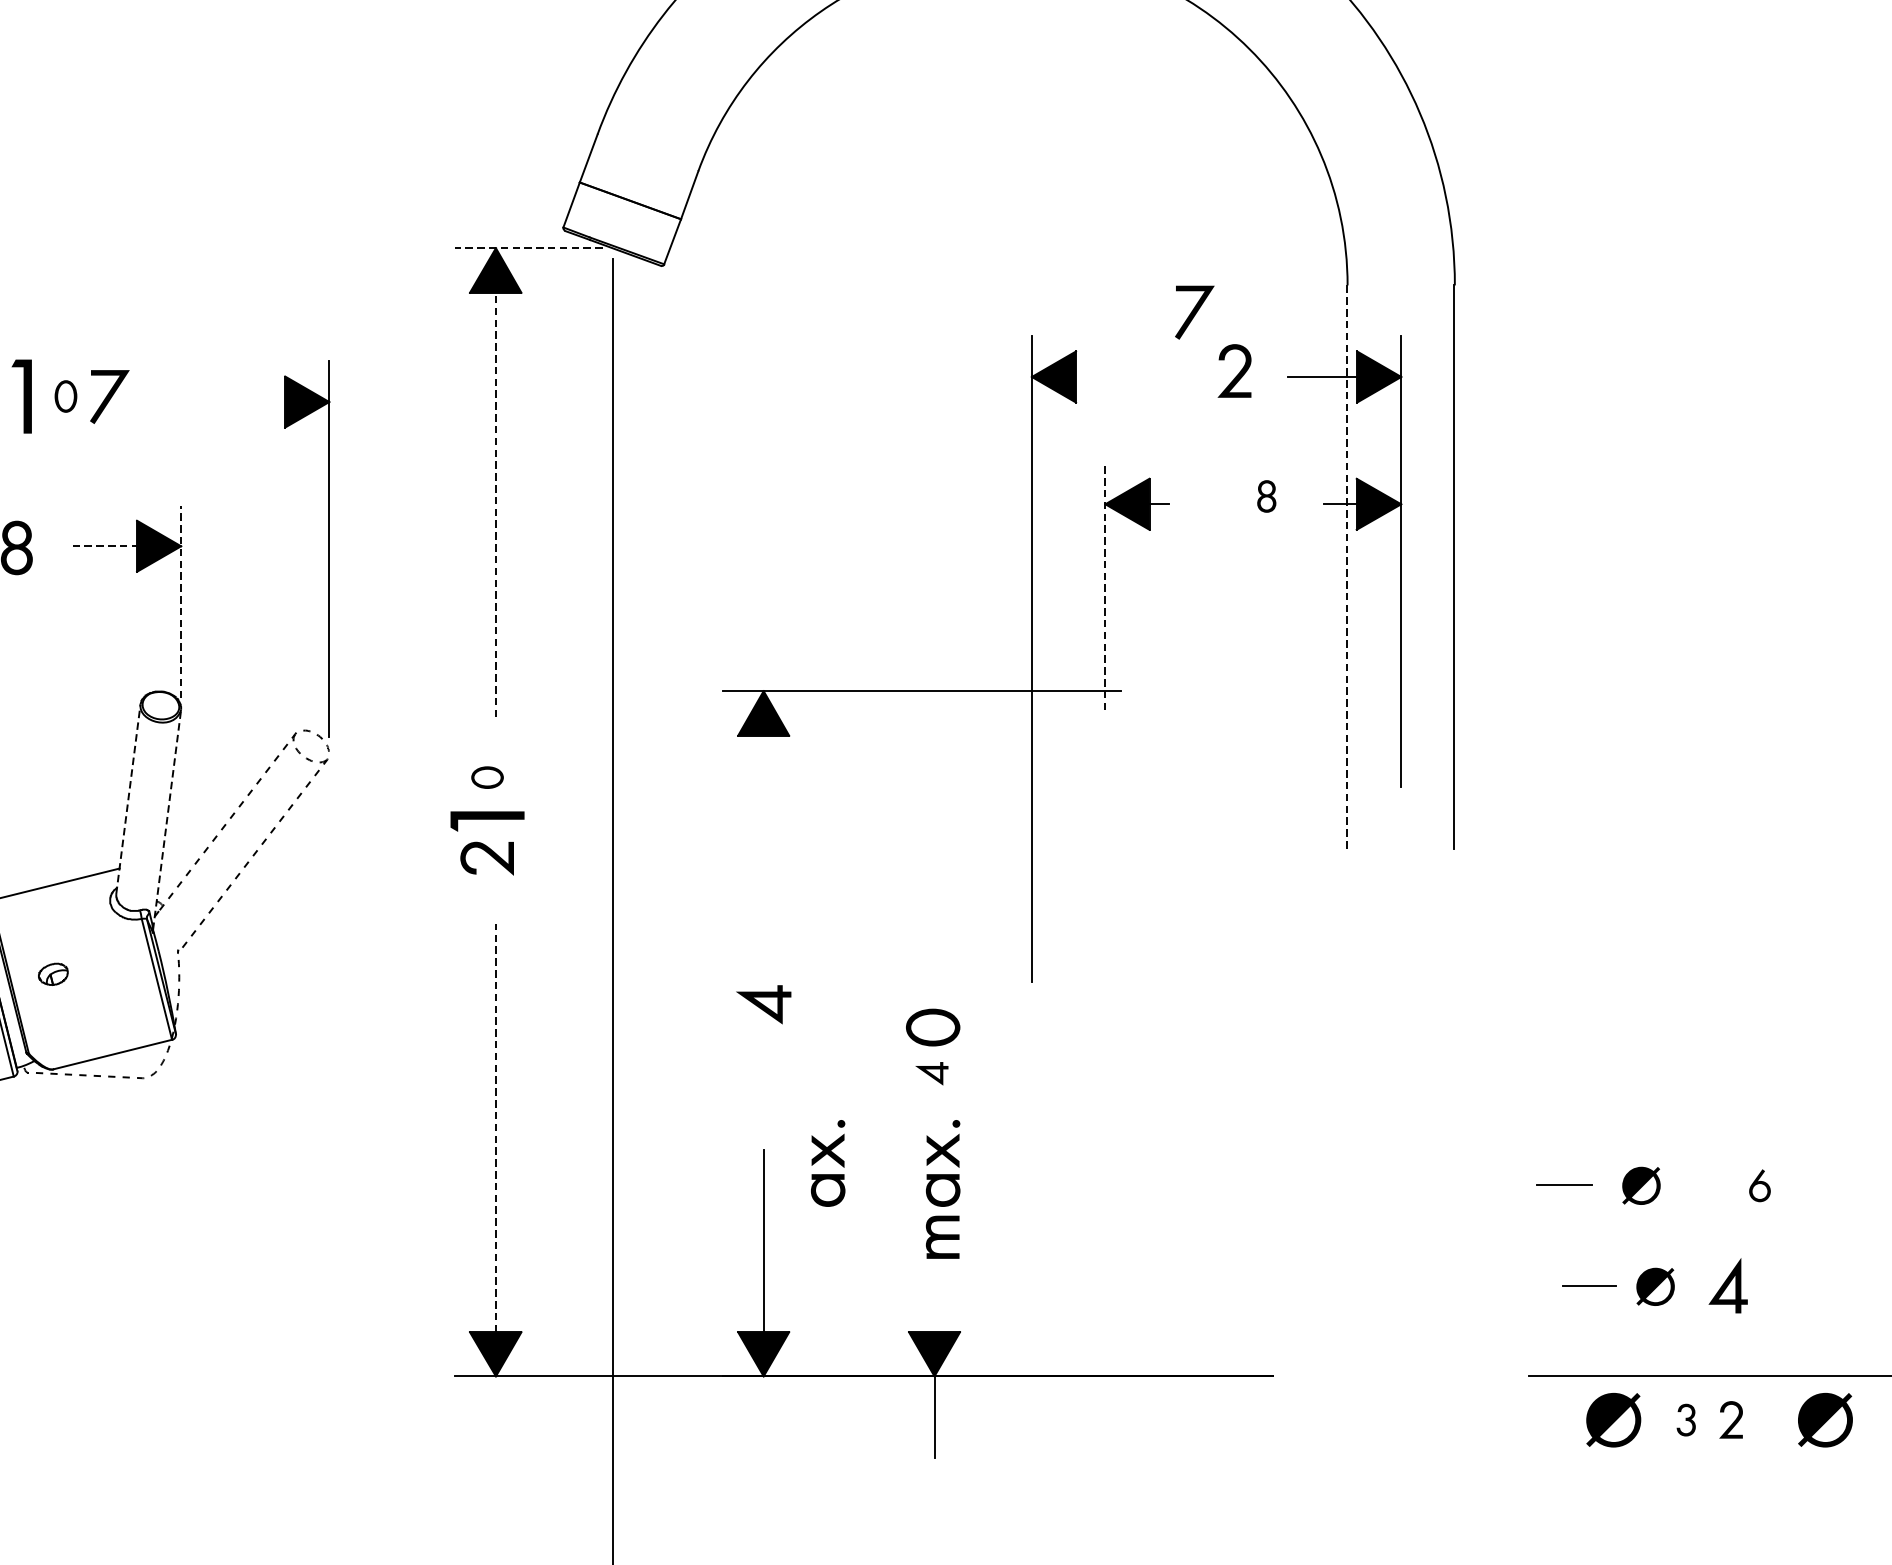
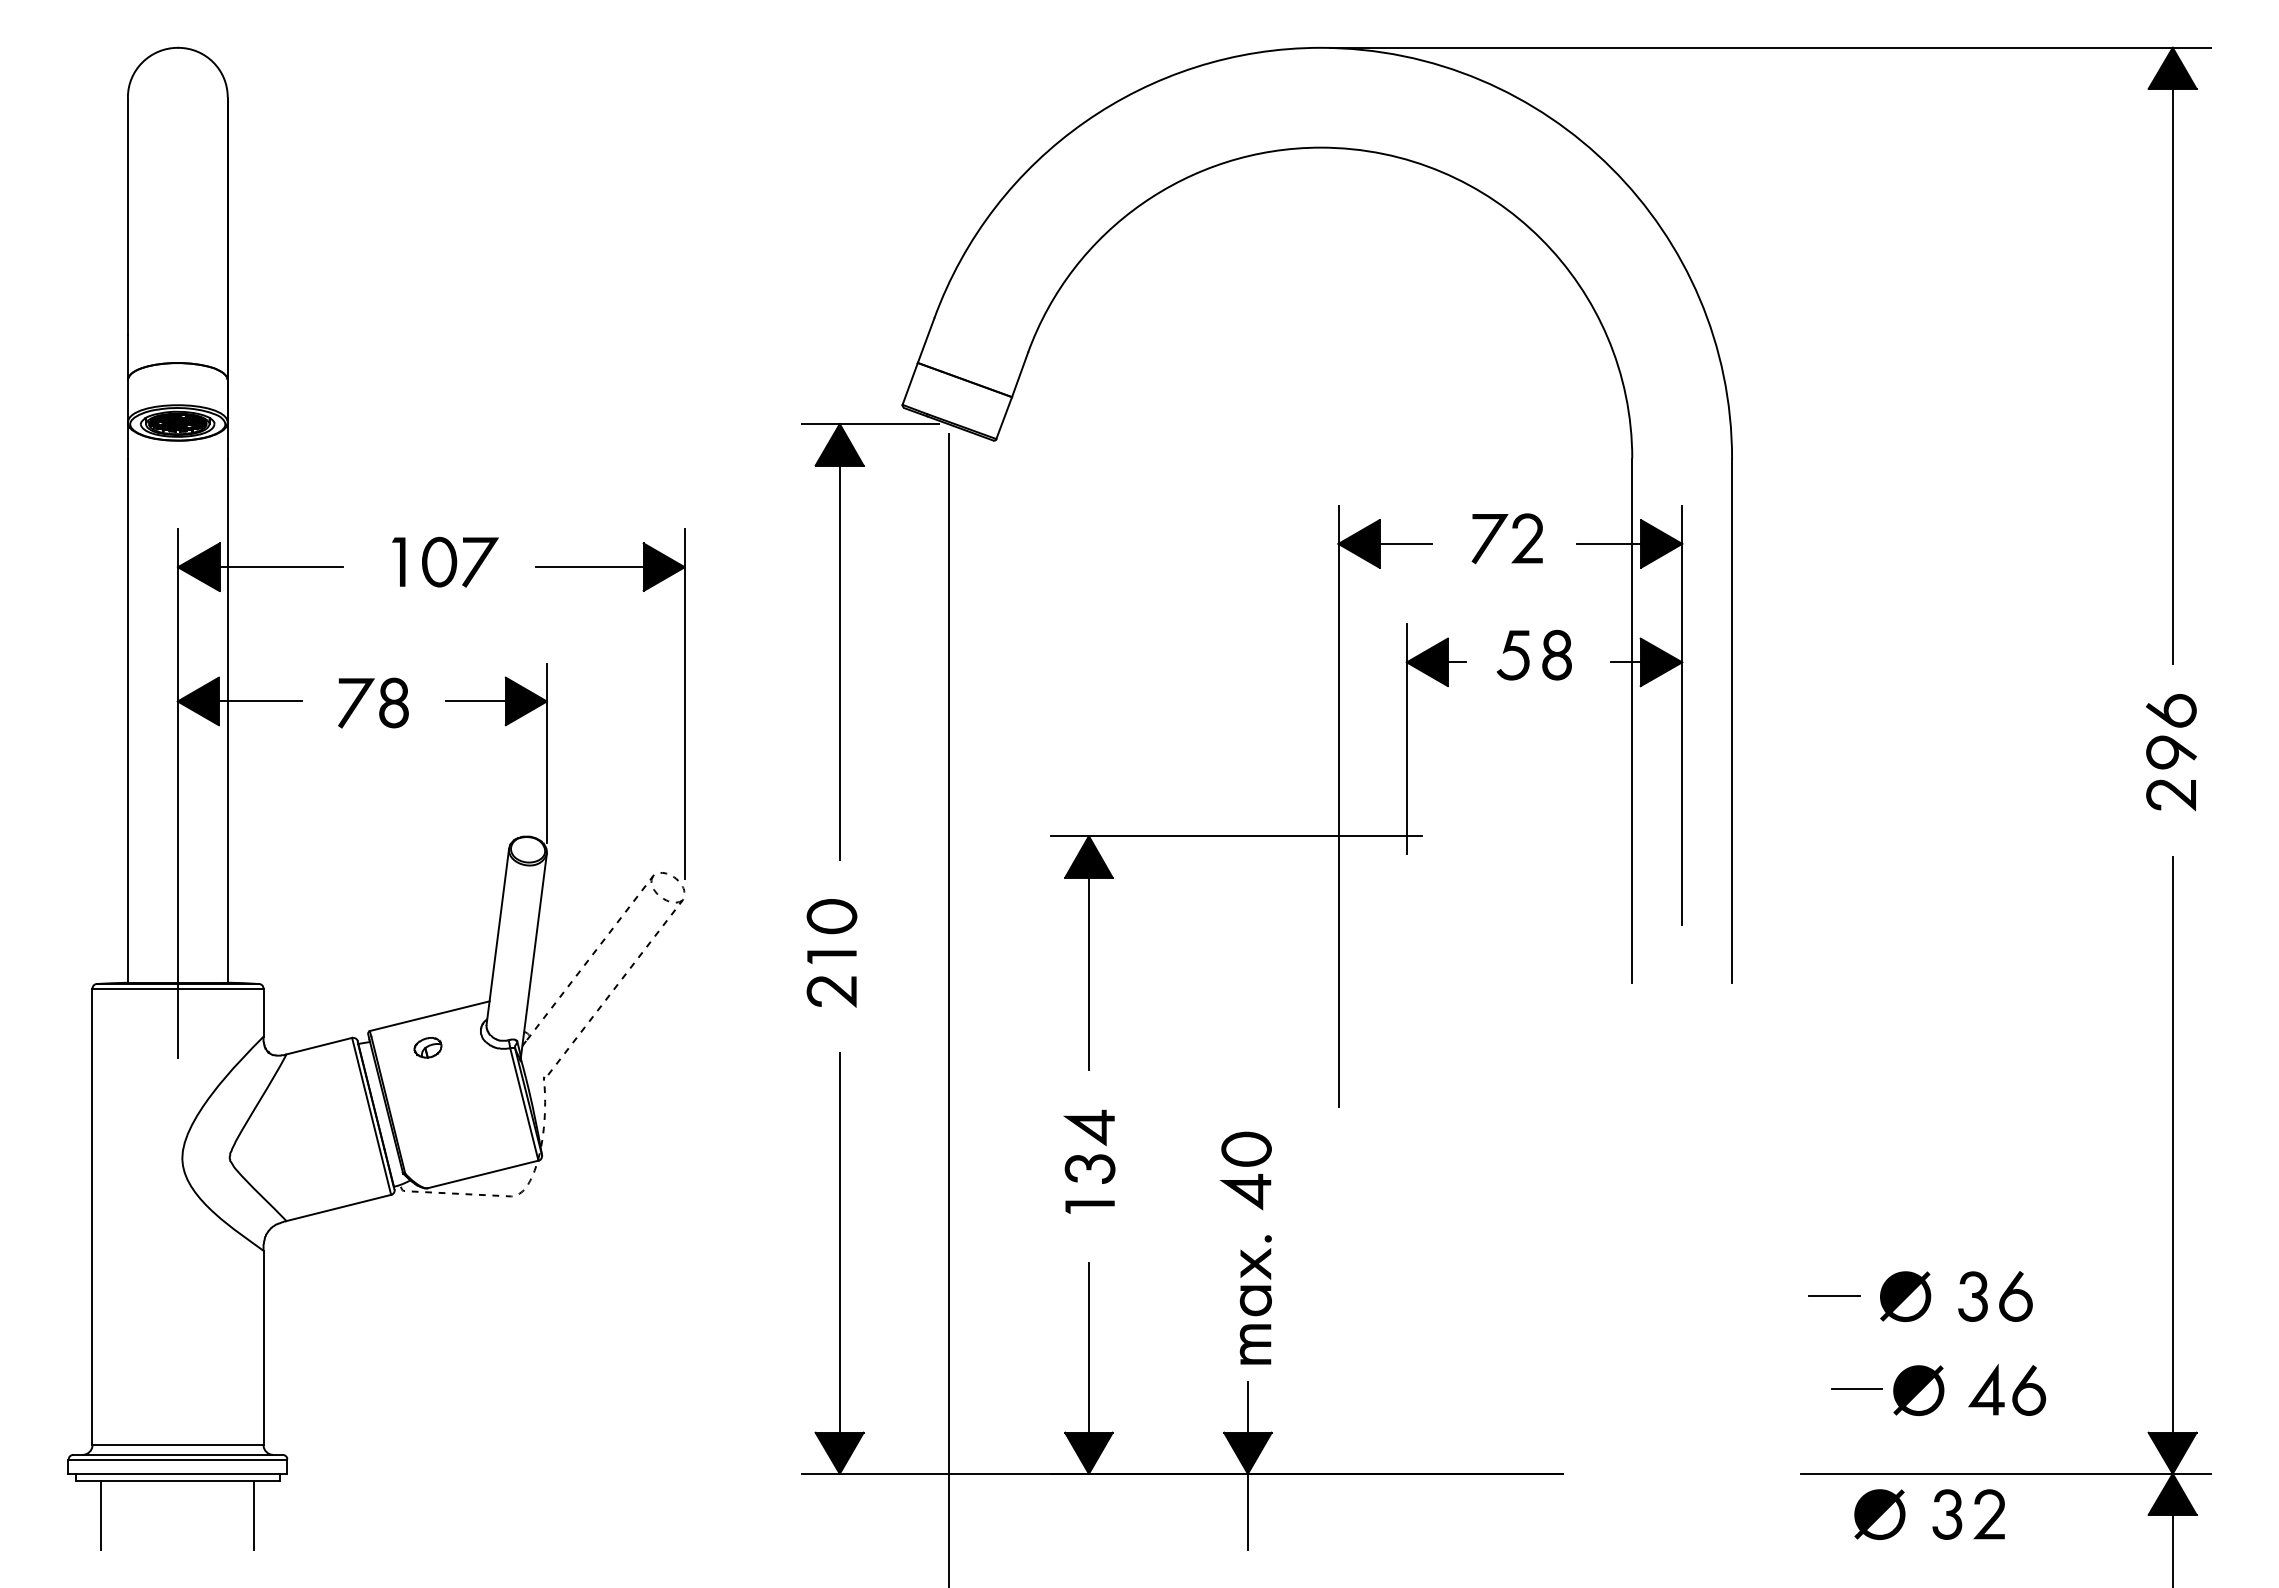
line: (528, 248) -> (870, 424), dashed -> solid
part: (1194, 313) -> (1489, 539), moved
line: (1103, 376) -> (1405, 543), added
part: (21, 395) -> (398, 561), size x0.71
part: (65, 395) -> (439, 561), size x1.67
line: (226, 402) -> (589, 567), added
part: (1266, 495) -> (1556, 654), size x1.67
fill: (1218, 496) -> (1512, 655), added
line: (495, 504) -> (839, 662), dashed -> solid
line: (104, 546) -> (475, 701), dashed -> solid
line: (1346, 567) -> (1631, 721), dashed -> solid
line: (1104, 587) -> (1406, 739), dashed -> solid
line: (180, 602) -> (546, 753), dashed -> solid
part: (487, 777) -> (831, 916), size x1.67
line: (128, 798) -> (497, 936), dashed -> solid
line: (166, 819) -> (533, 955), dashed -> solid
part: (487, 820) -> (831, 956), size x0.71
line: (763, 838) -> (1088, 973), added
part: (52, 974) -> (427, 1047), moved
fill: (764, 1049) -> (1089, 1169), added
part: (931, 1074) -> (1245, 1192), size x1.67
part: (764, 1089) -> (1089, 1206), added
line: (495, 1127) -> (839, 1242), dashed -> solid
part: (829, 1156) -> (1150, 1269), removed
part: (1641, 1185) -> (1905, 1296), size x1.43
part: (1713, 1185) -> (1972, 1296), added
part: (1759, 1185) -> (2015, 1296), size x1.67
part: (1655, 1286) -> (1918, 1390), size x1.43
part: (1773, 1286) -> (2028, 1390), added
line: (934, 1303) -> (1247, 1406), added
part: (1686, 1420) -> (1947, 1514), size x1.67
part: (1730, 1420) -> (1988, 1514), size x1.43
part: (1825, 1420) -> (2076, 1514), removed

